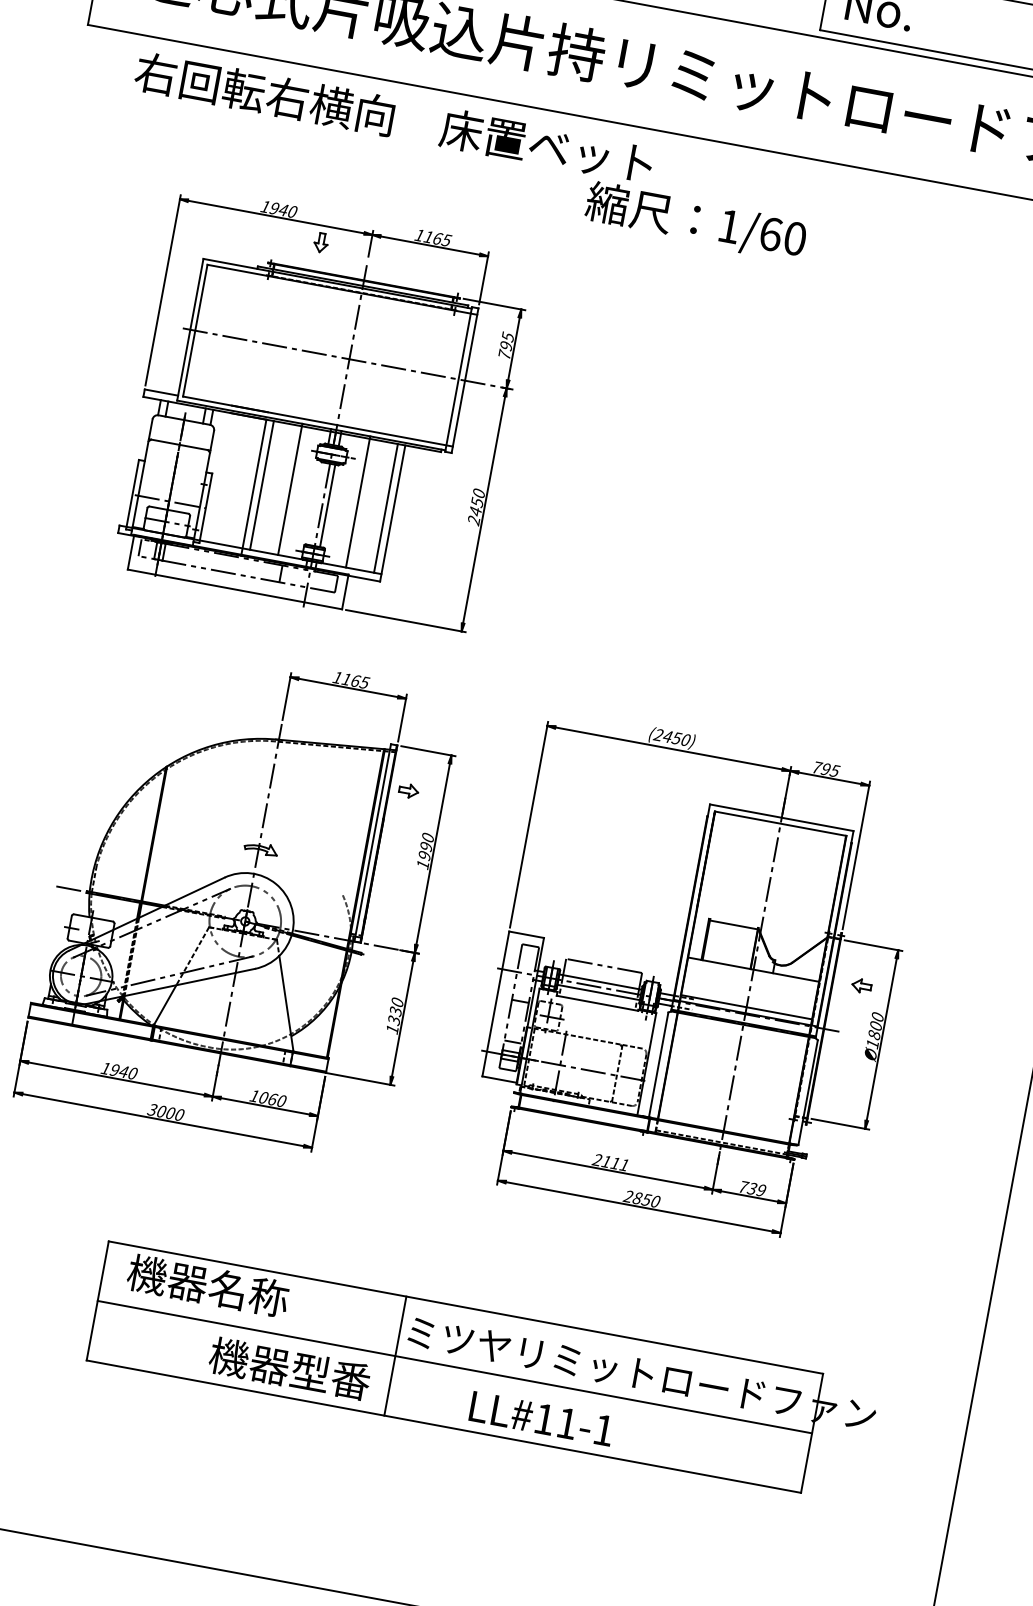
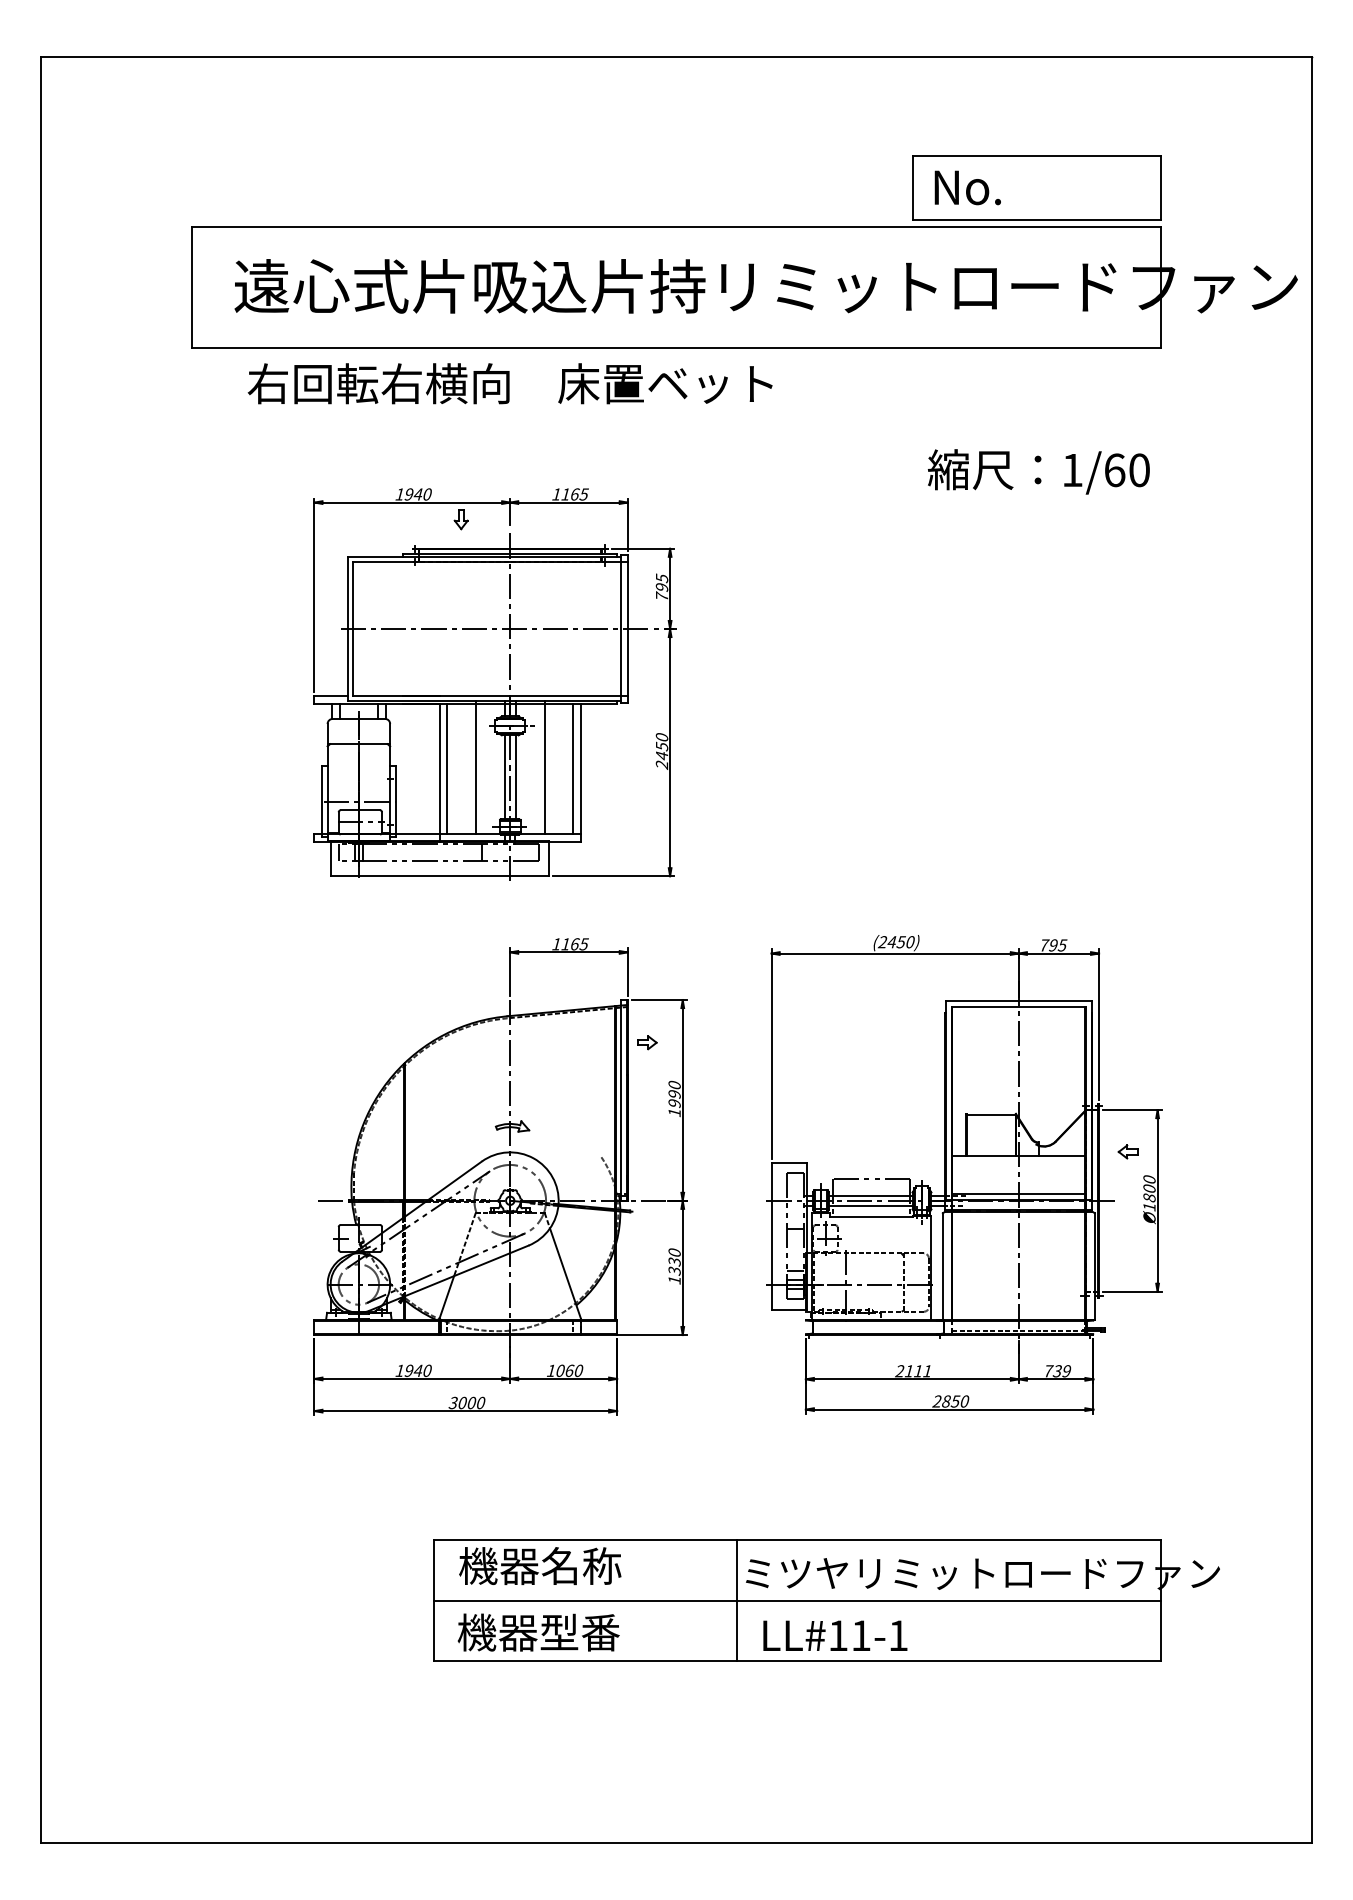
text: (695, 221) -> (1038, 471), moved
line: (316, 504) -> (504, 777), added
text: (289, 1368) -> (538, 1632), moved
text: (541, 1418) -> (835, 1635), moved

